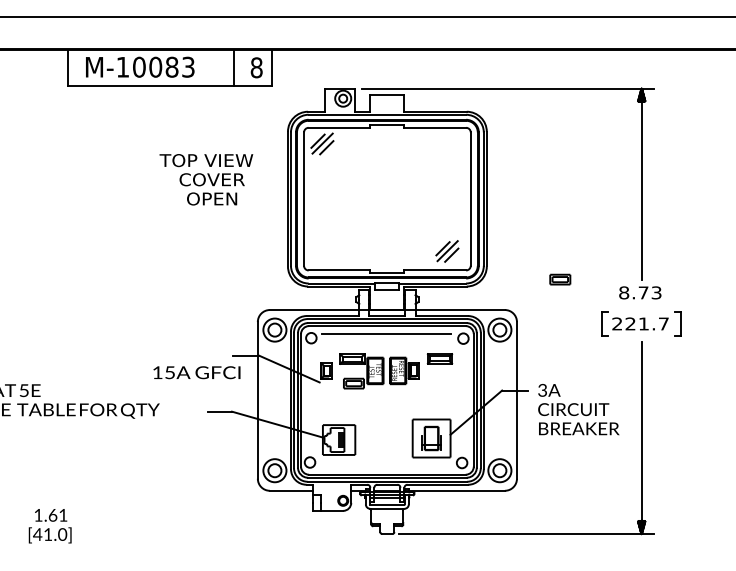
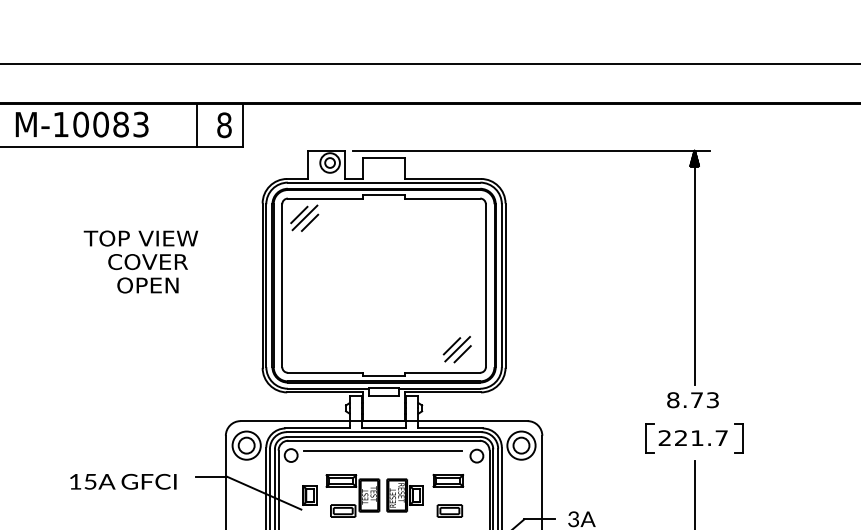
text: (206, 179) -> (141, 261), moved
part: (560, 279) -> (450, 510), moved
text: (196, 372) -> (122, 481), moved

